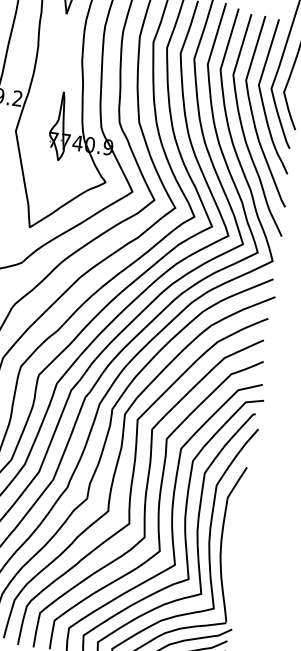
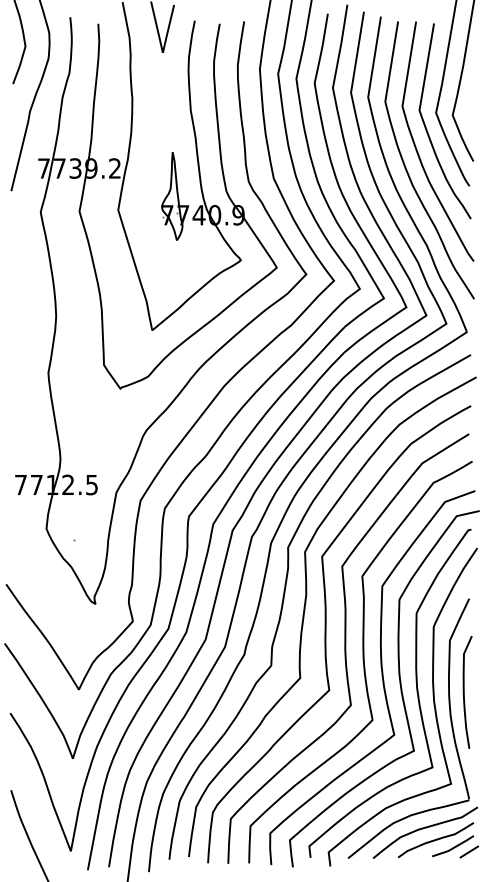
curve: (233, 538) -> (464, 691), added

